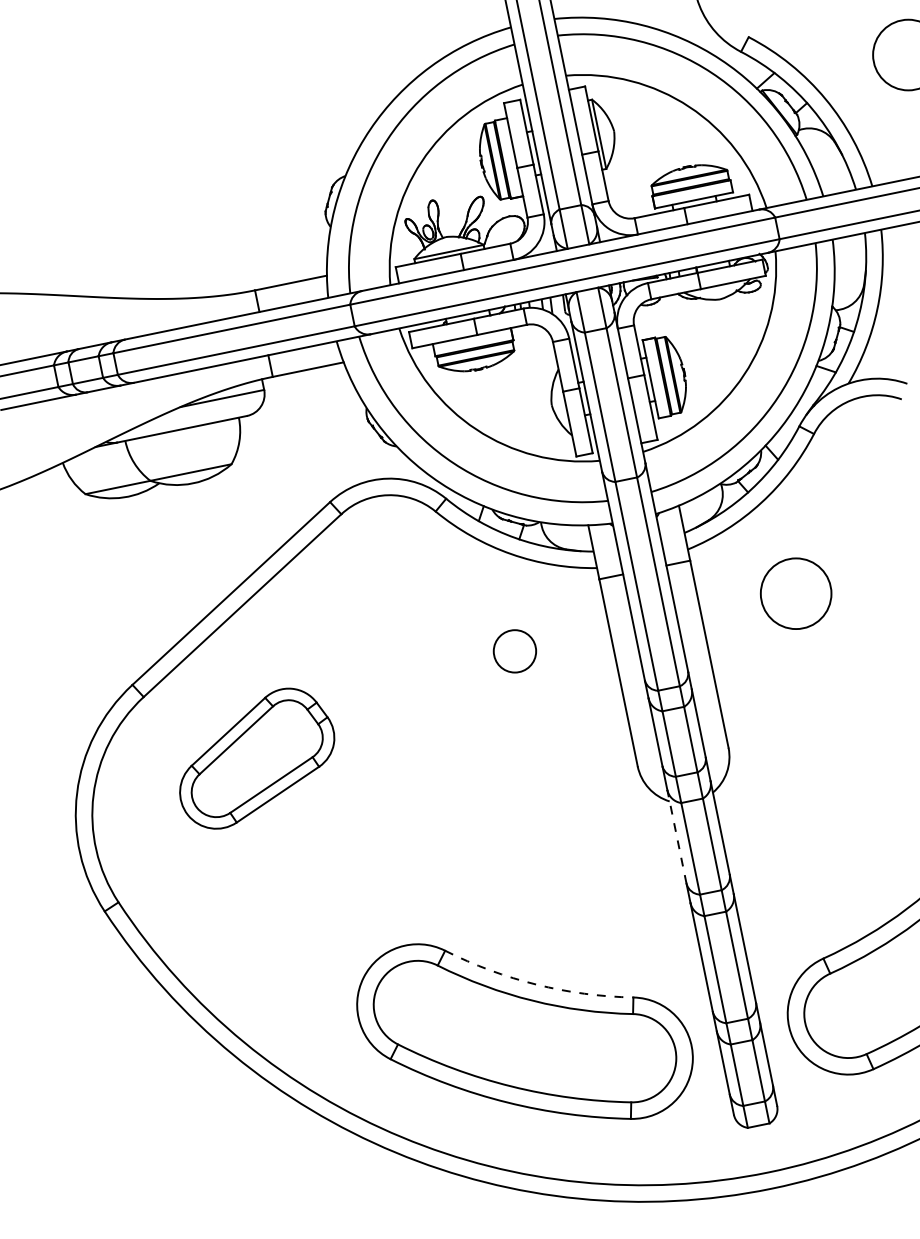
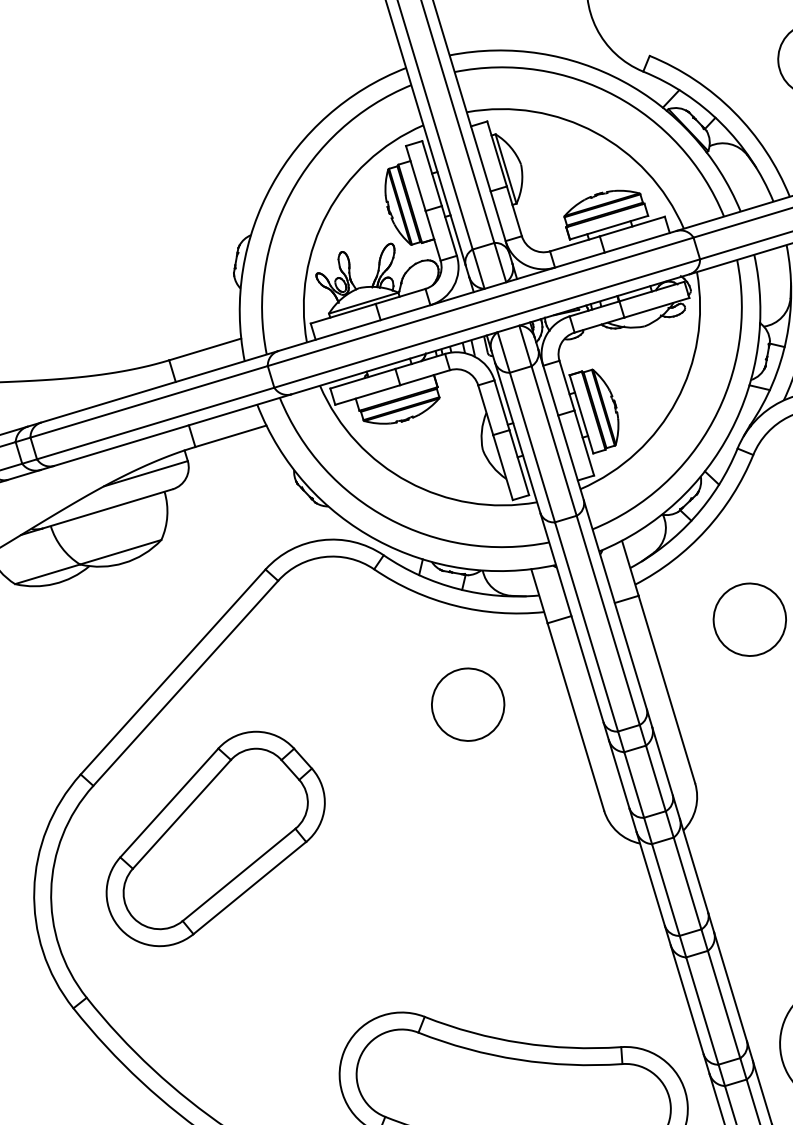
circle: (514, 651) -> (467, 704), size x1.67
part: (257, 758) -> (215, 838), size x1.43
line: (676, 836) -> (650, 878), dashed -> solid
arc: (536, 984) -> (521, 1042), dashed -> solid

